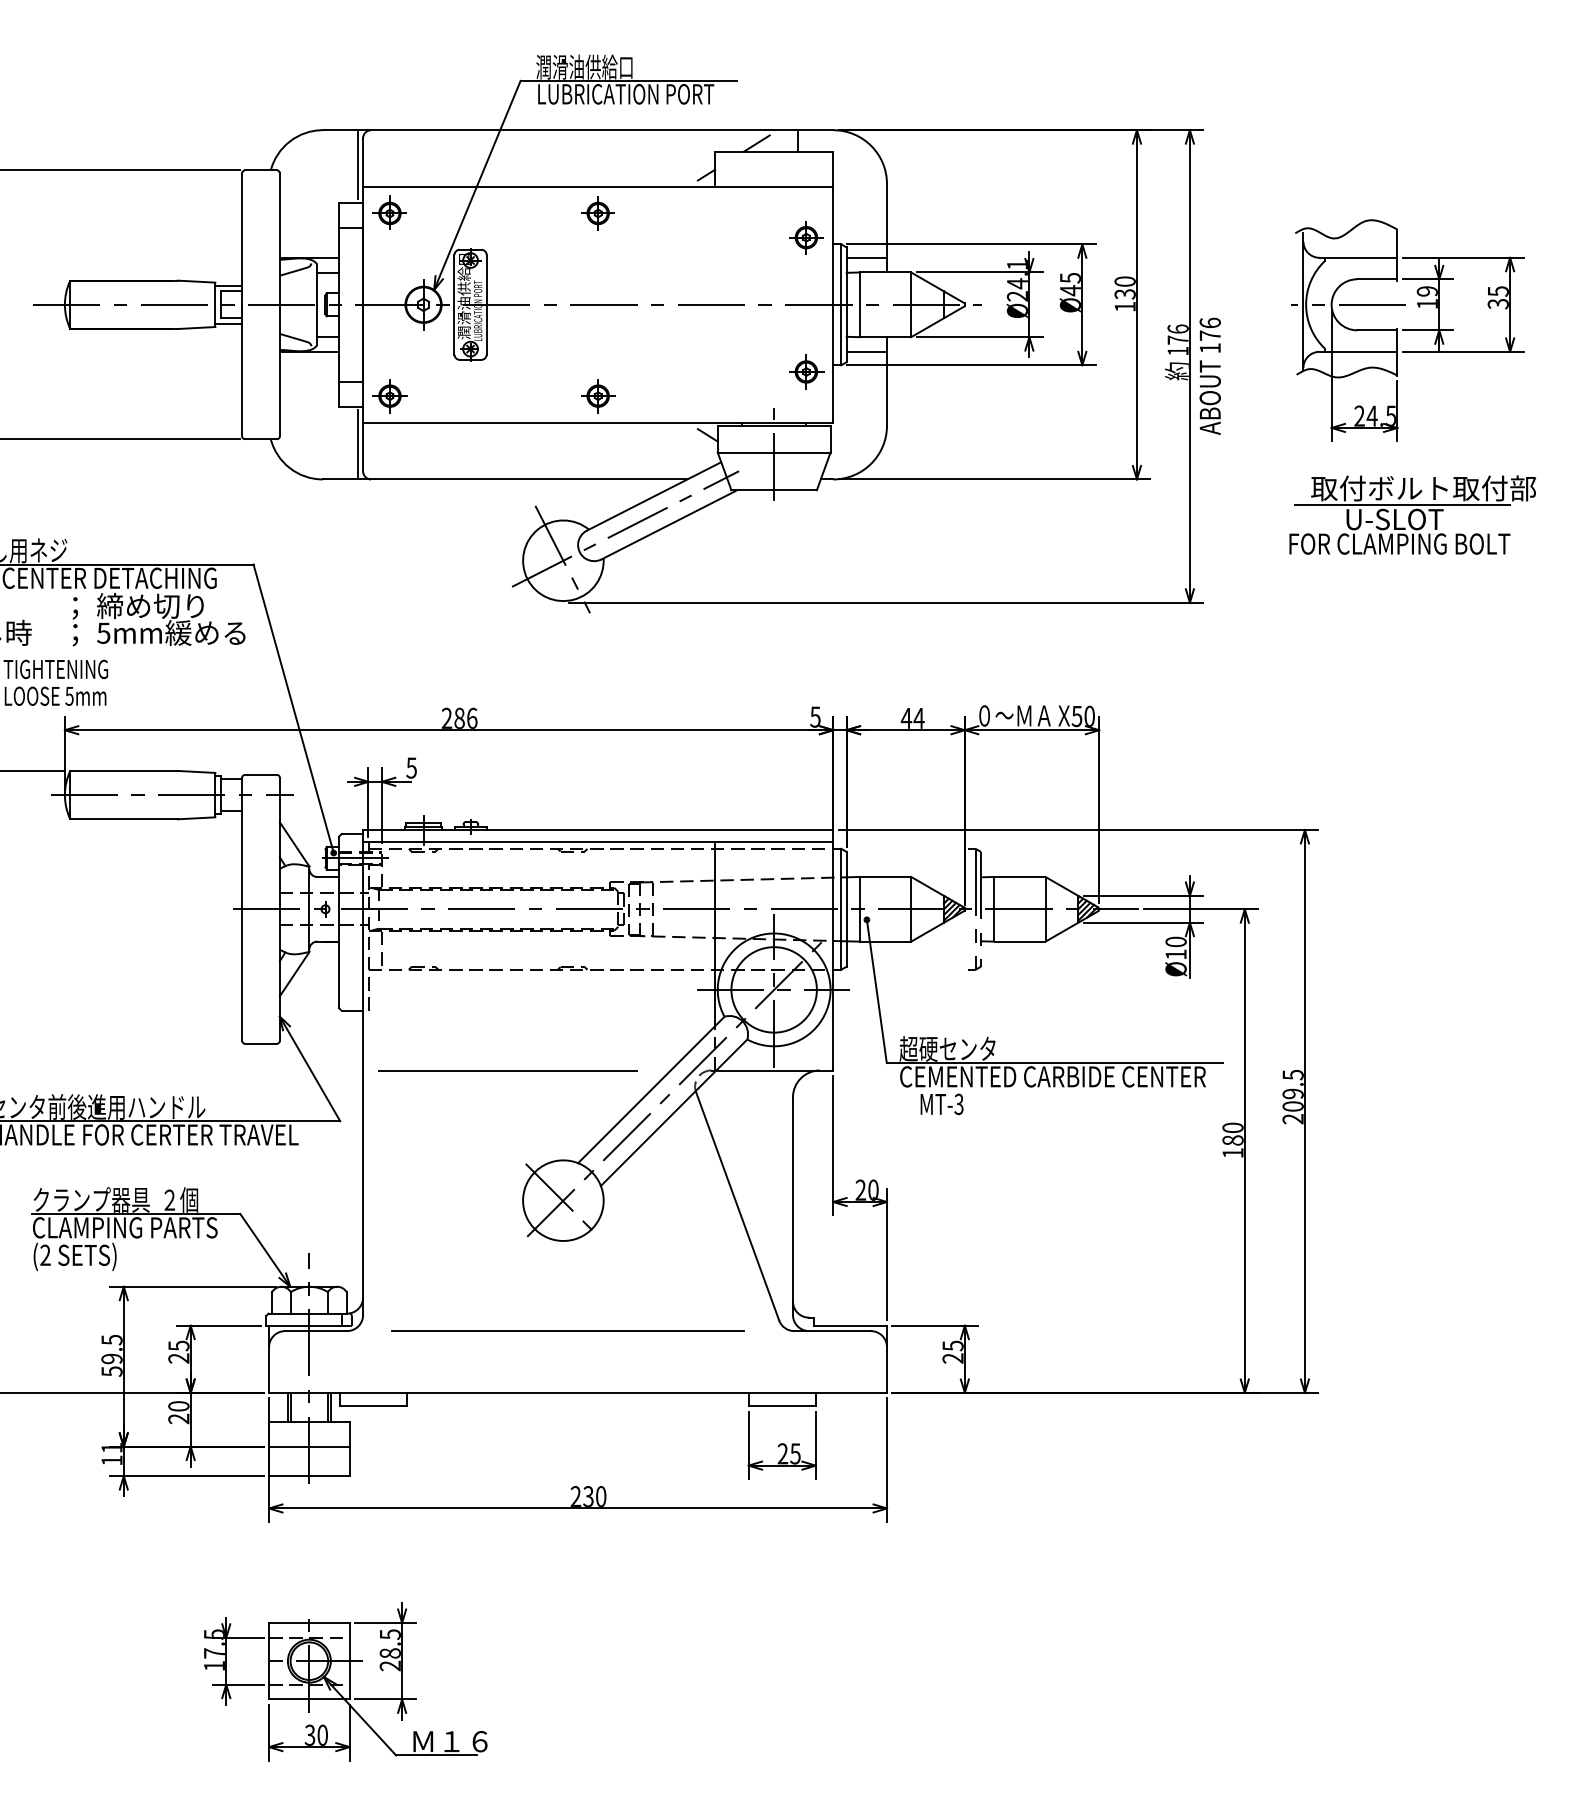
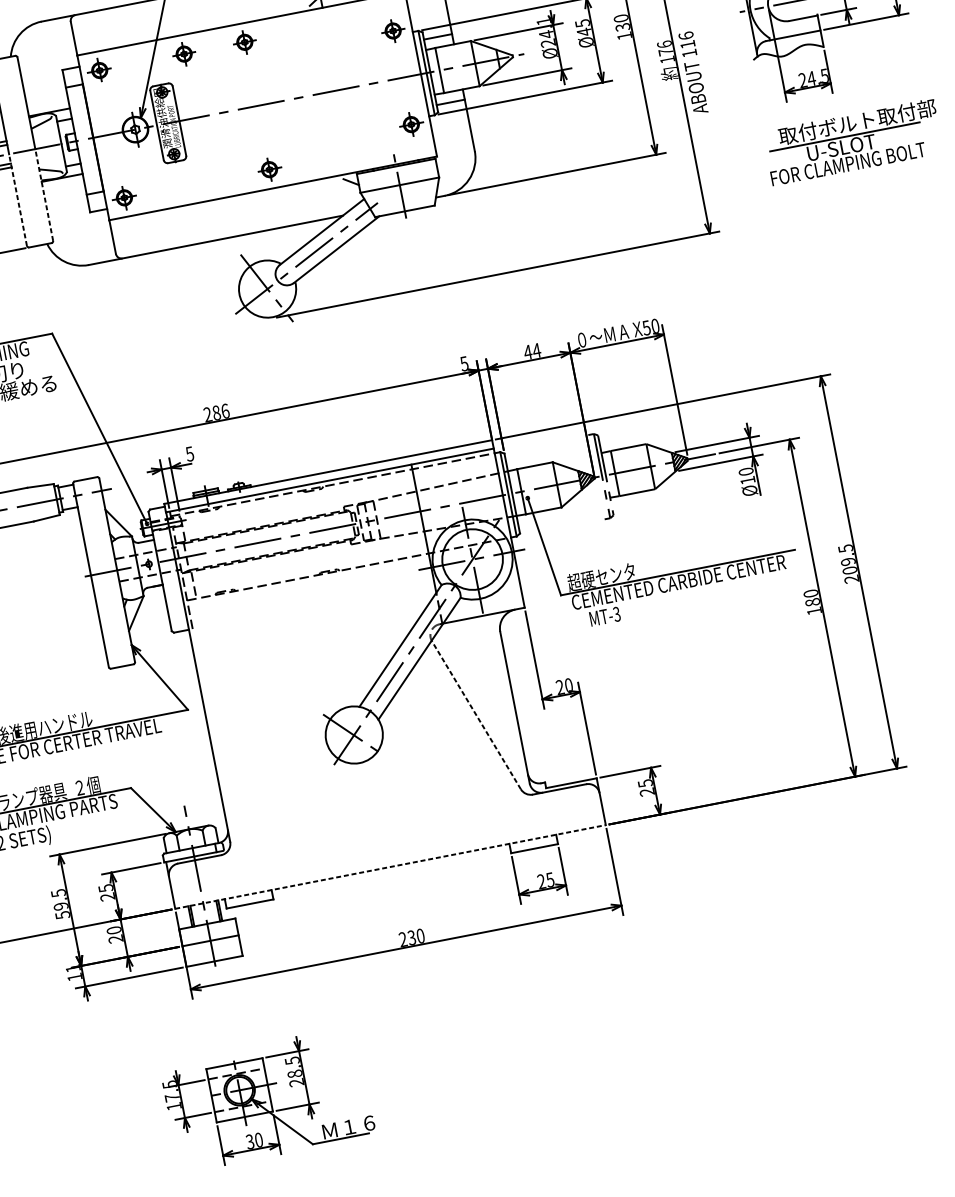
line: (357, 164) -> (70, 40), removed
part: (510, 213) -> (183, 54), added
text: (1209, 335) -> (687, 44), 176 -> 116
line: (242, 370) -> (18, 199), solid -> dashed
line: (279, 370) -> (43, 194), solid -> dashed
line: (357, 444) -> (108, 235), removed
line: (508, 1070) -> (298, 651), removed
line: (737, 1206) -> (476, 715), solid -> dashed
line: (568, 1331) -> (375, 825), removed
line: (578, 1392) -> (390, 866), solid -> dashed

